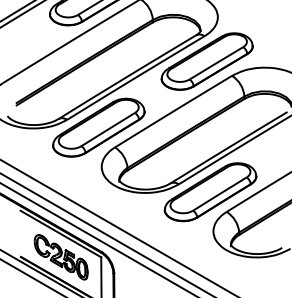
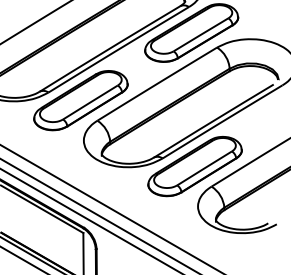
part: (60, 257) -> (41, 233), removed

